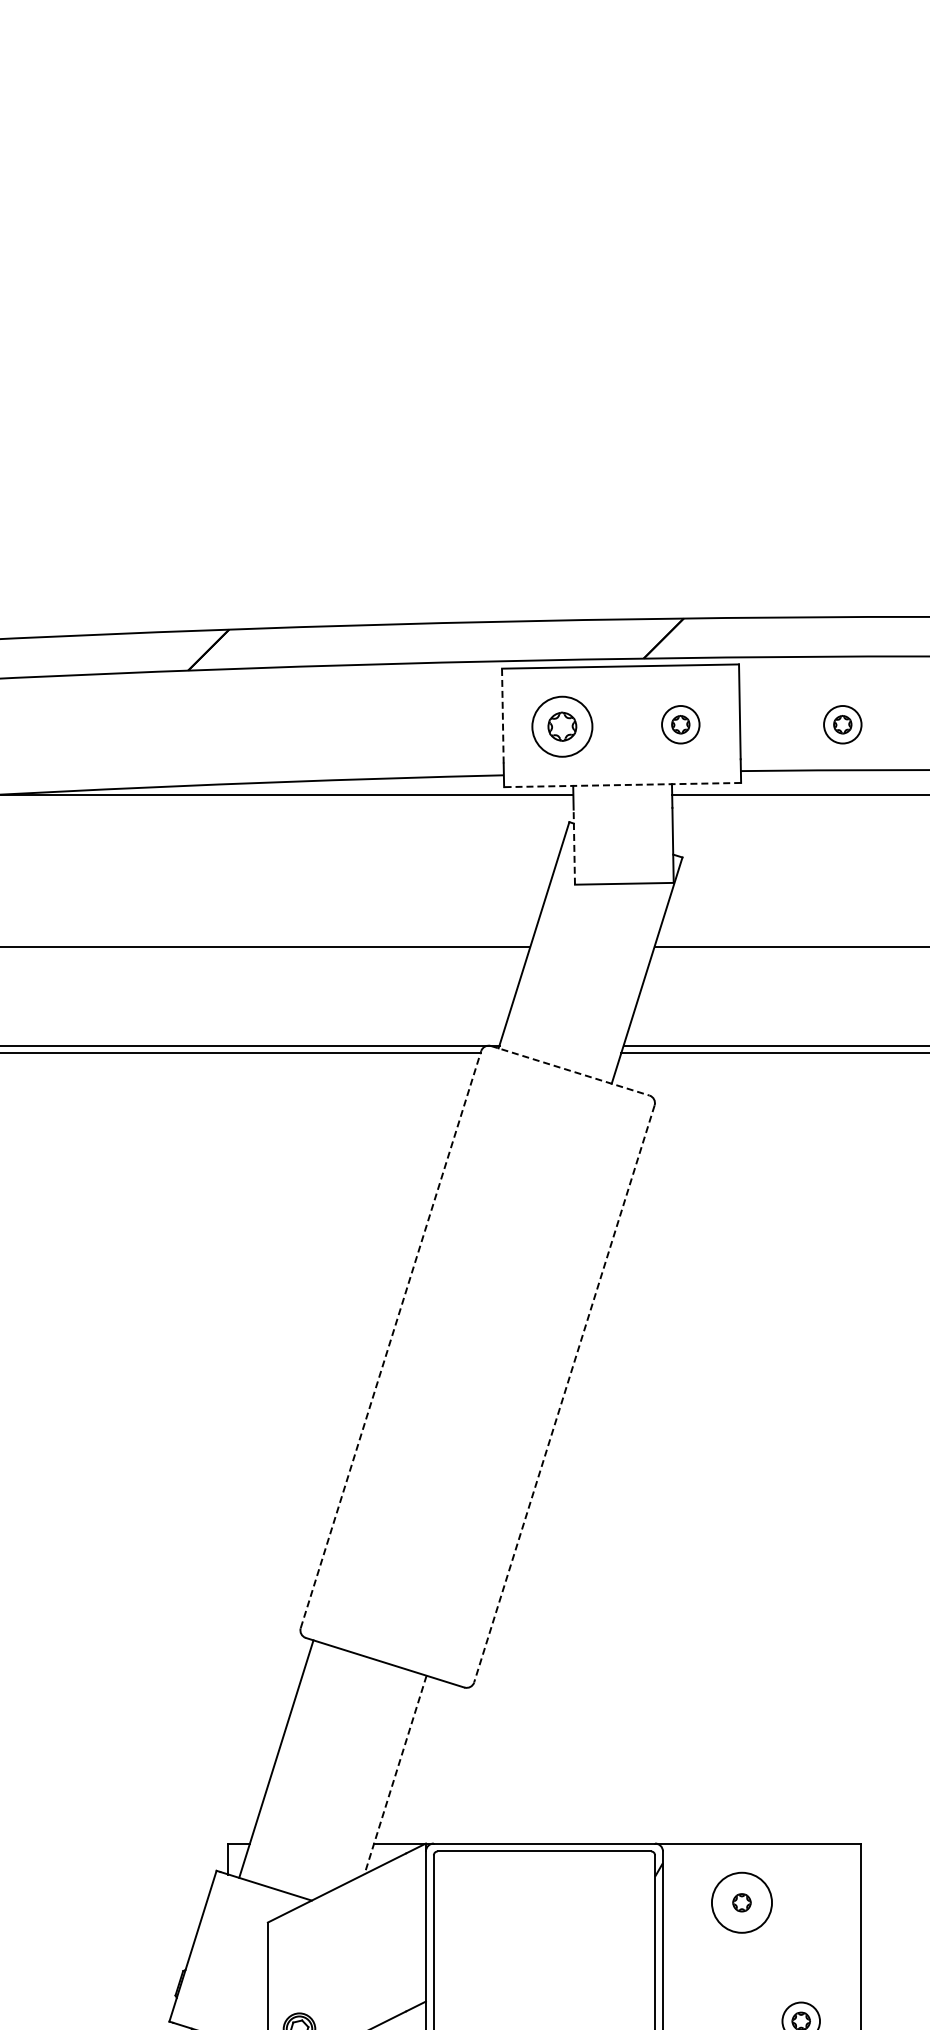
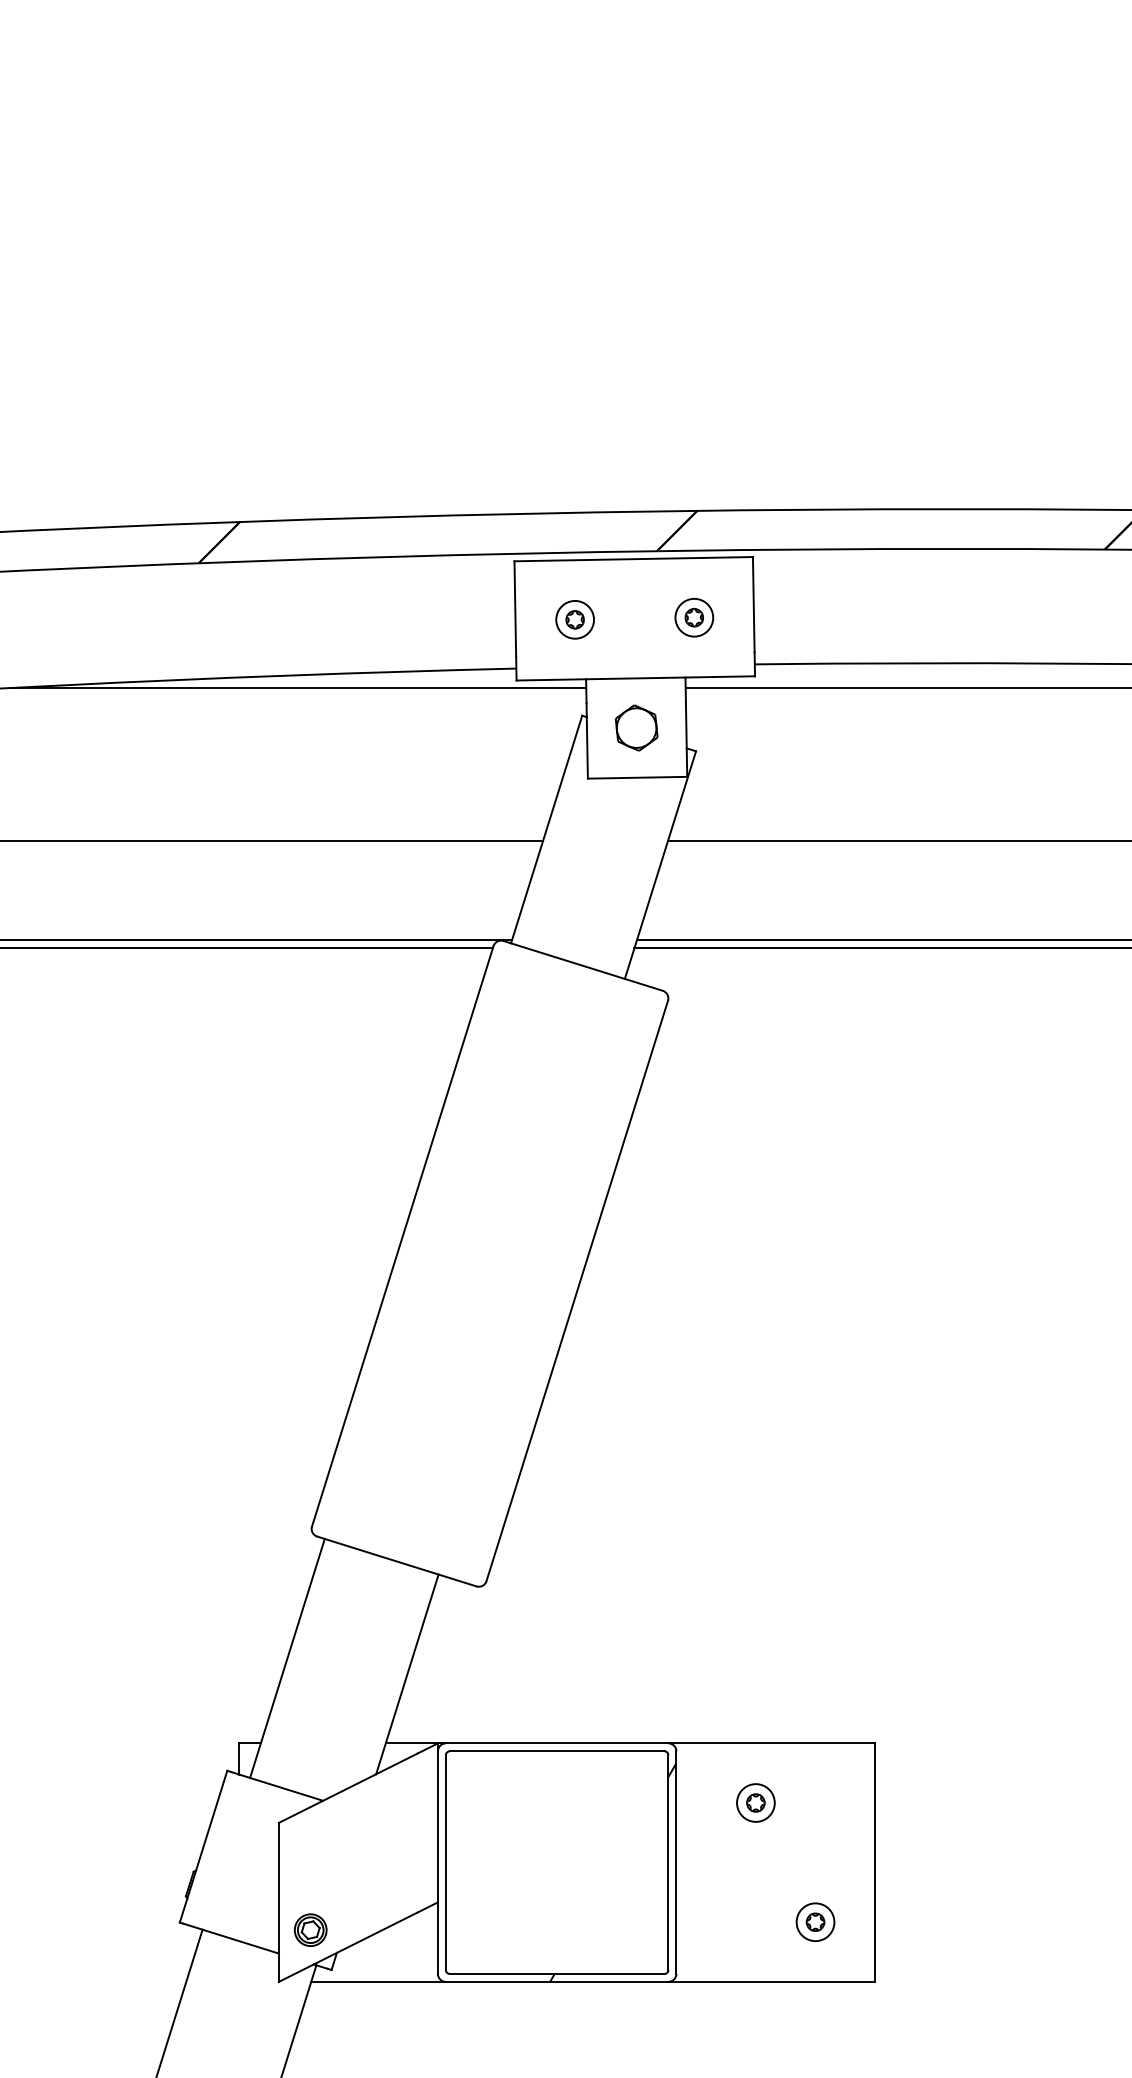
line: (503, 715) -> (515, 608), dashed -> solid
part: (842, 724) -> (857, 617), removed
part: (561, 726) -> (574, 619), size x0.62
line: (622, 785) -> (635, 678), dashed -> solid
part: (623, 833) -> (636, 727), added
line: (574, 846) -> (587, 740), dashed -> solid
line: (570, 1071) -> (583, 966), dashed -> solid
line: (390, 1338) -> (402, 1235), dashed -> solid
line: (564, 1394) -> (577, 1291), dashed -> solid
line: (395, 1775) -> (407, 1674), dashed -> solid
circle: (741, 1902) -> (755, 1802), size x0.62

